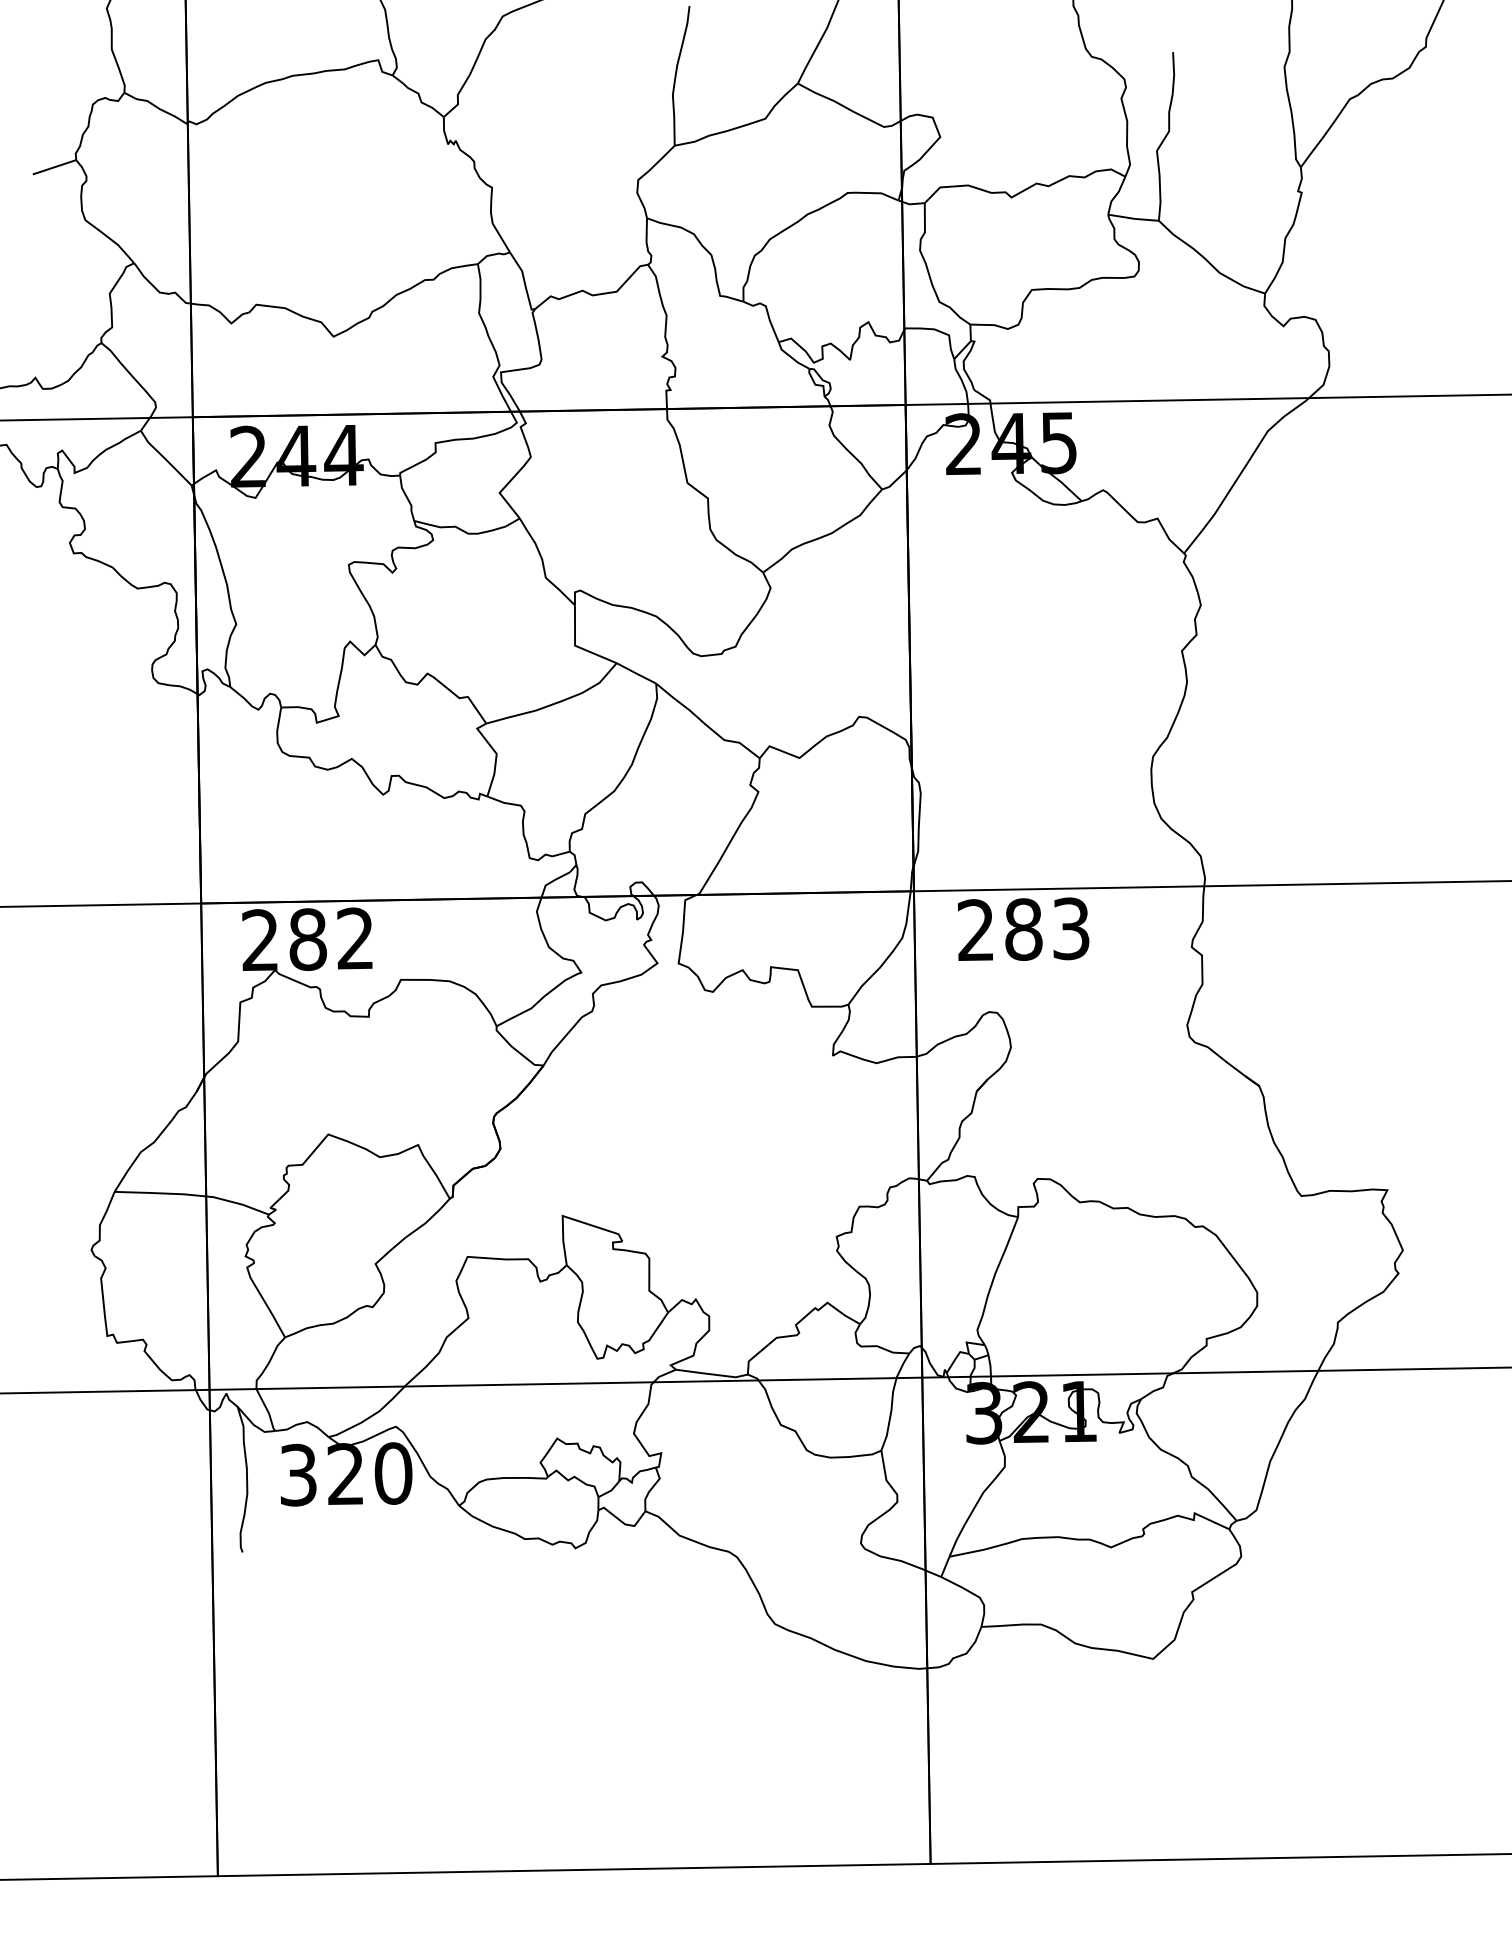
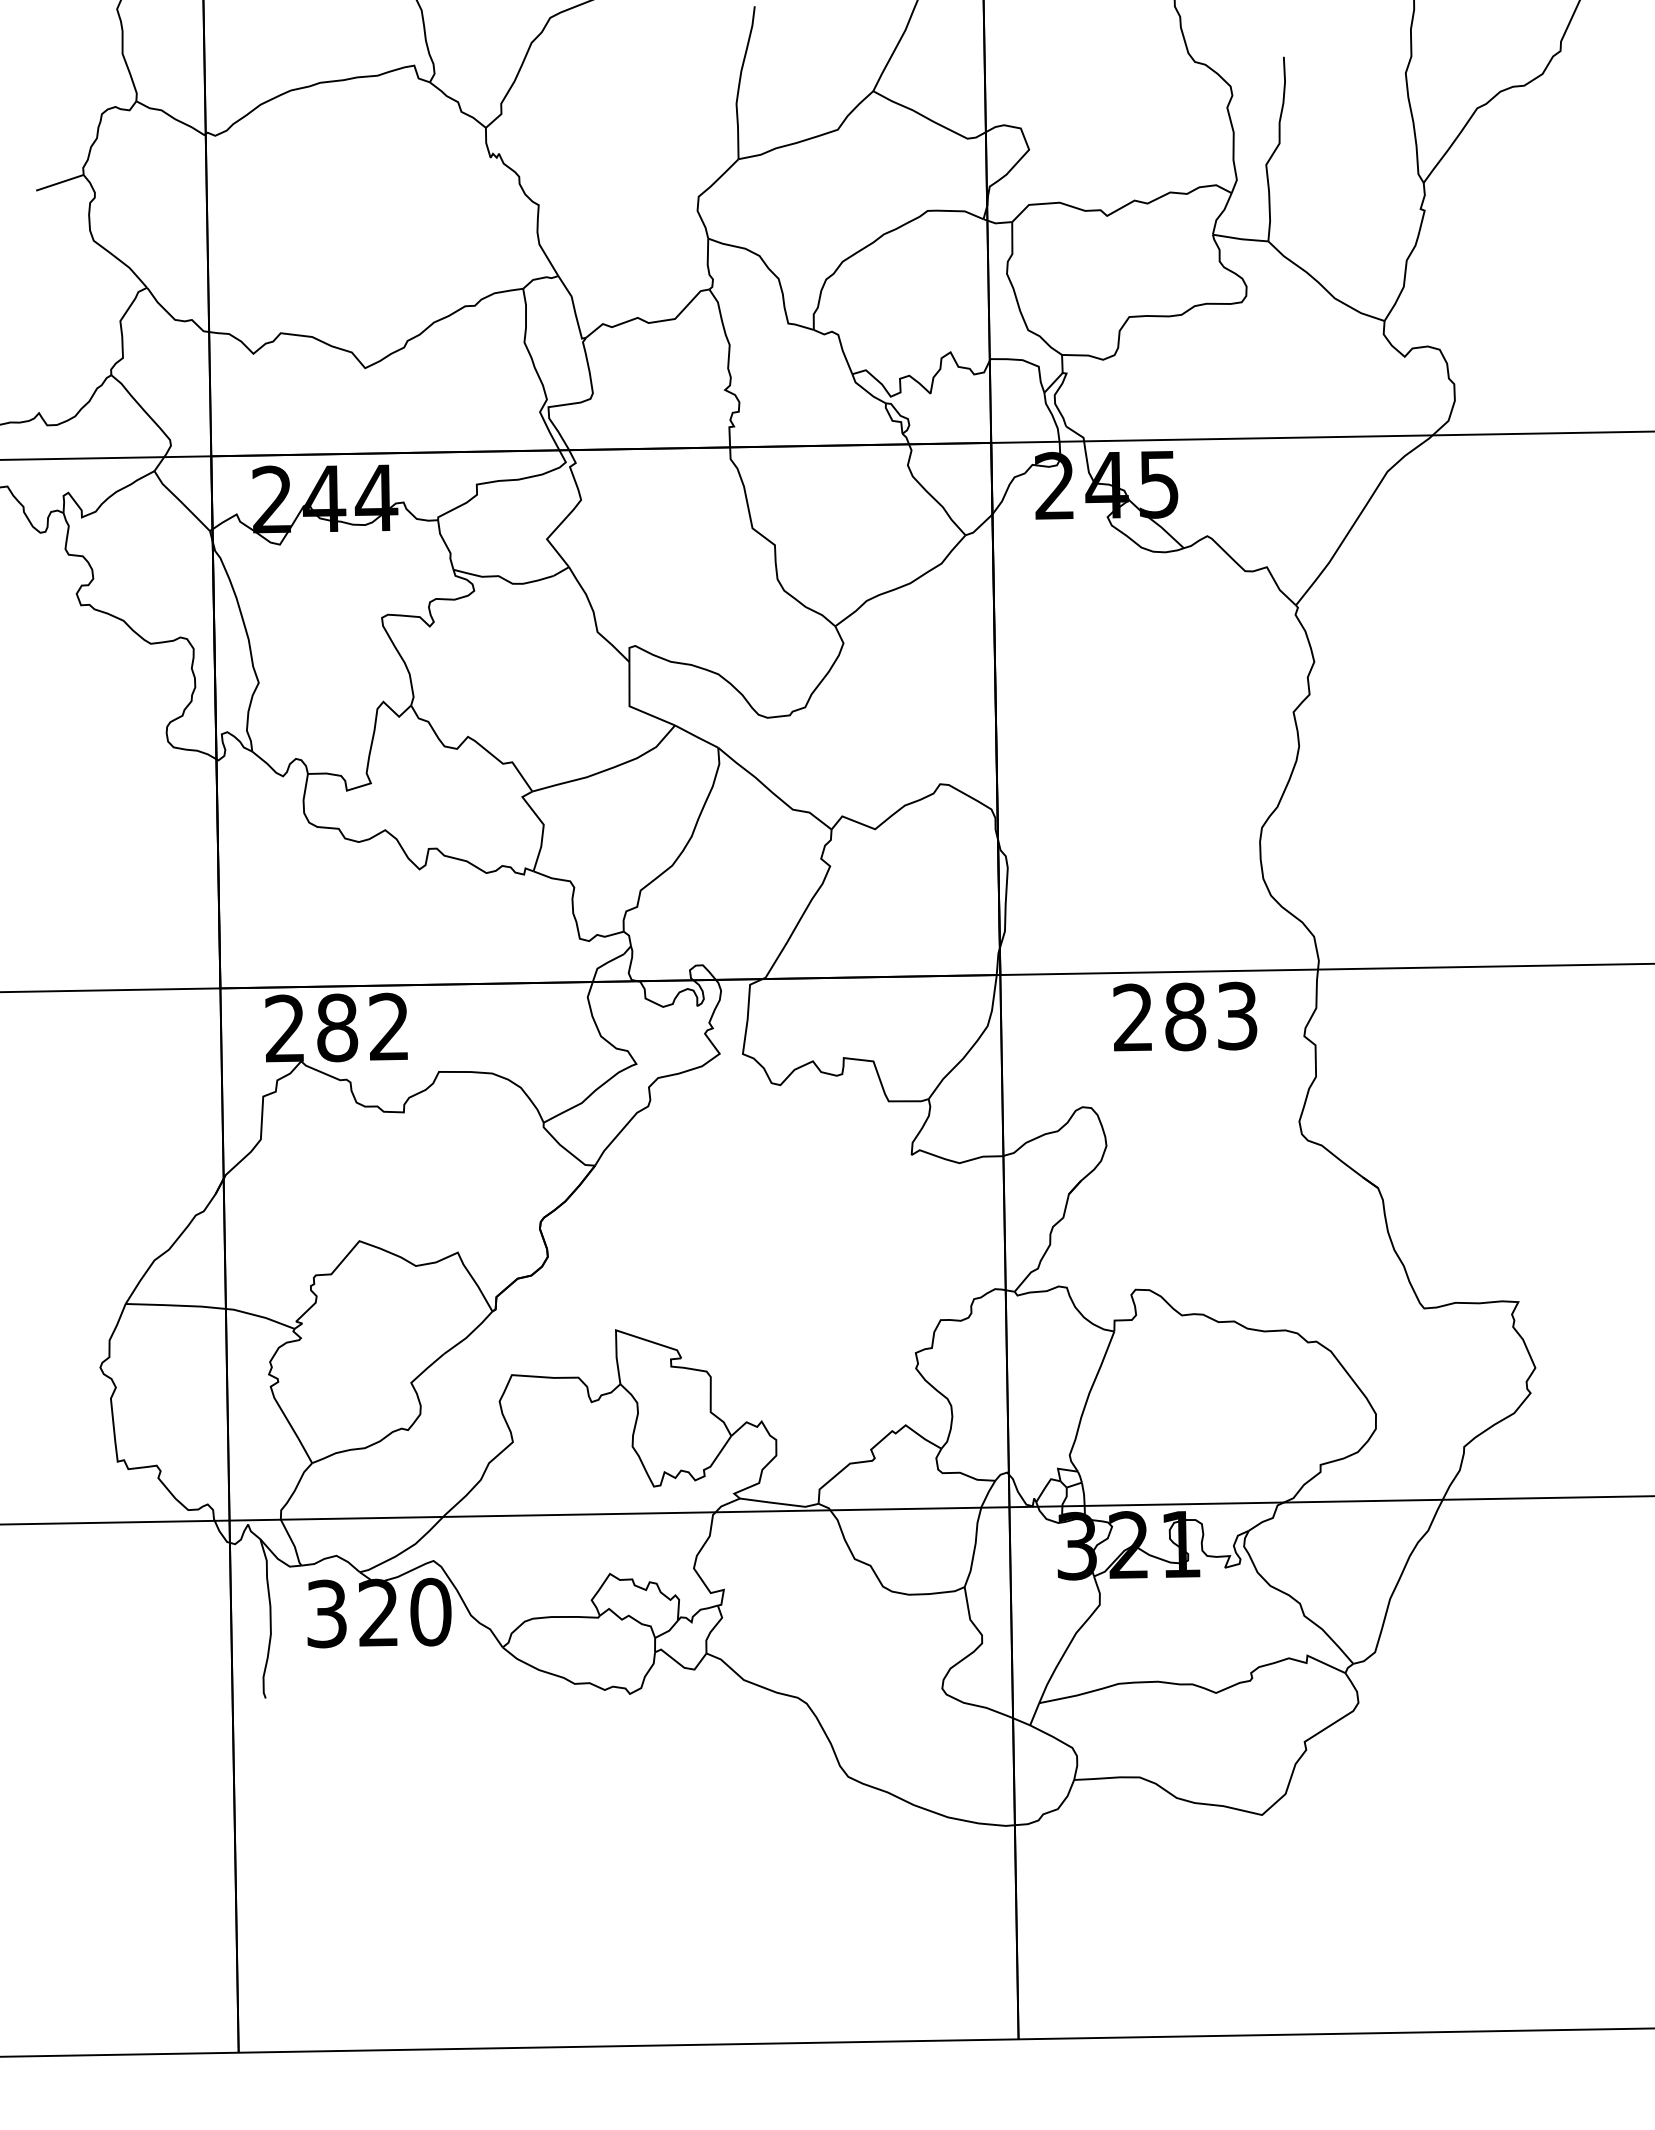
text: (1023, 929) -> (1185, 1016), moved

